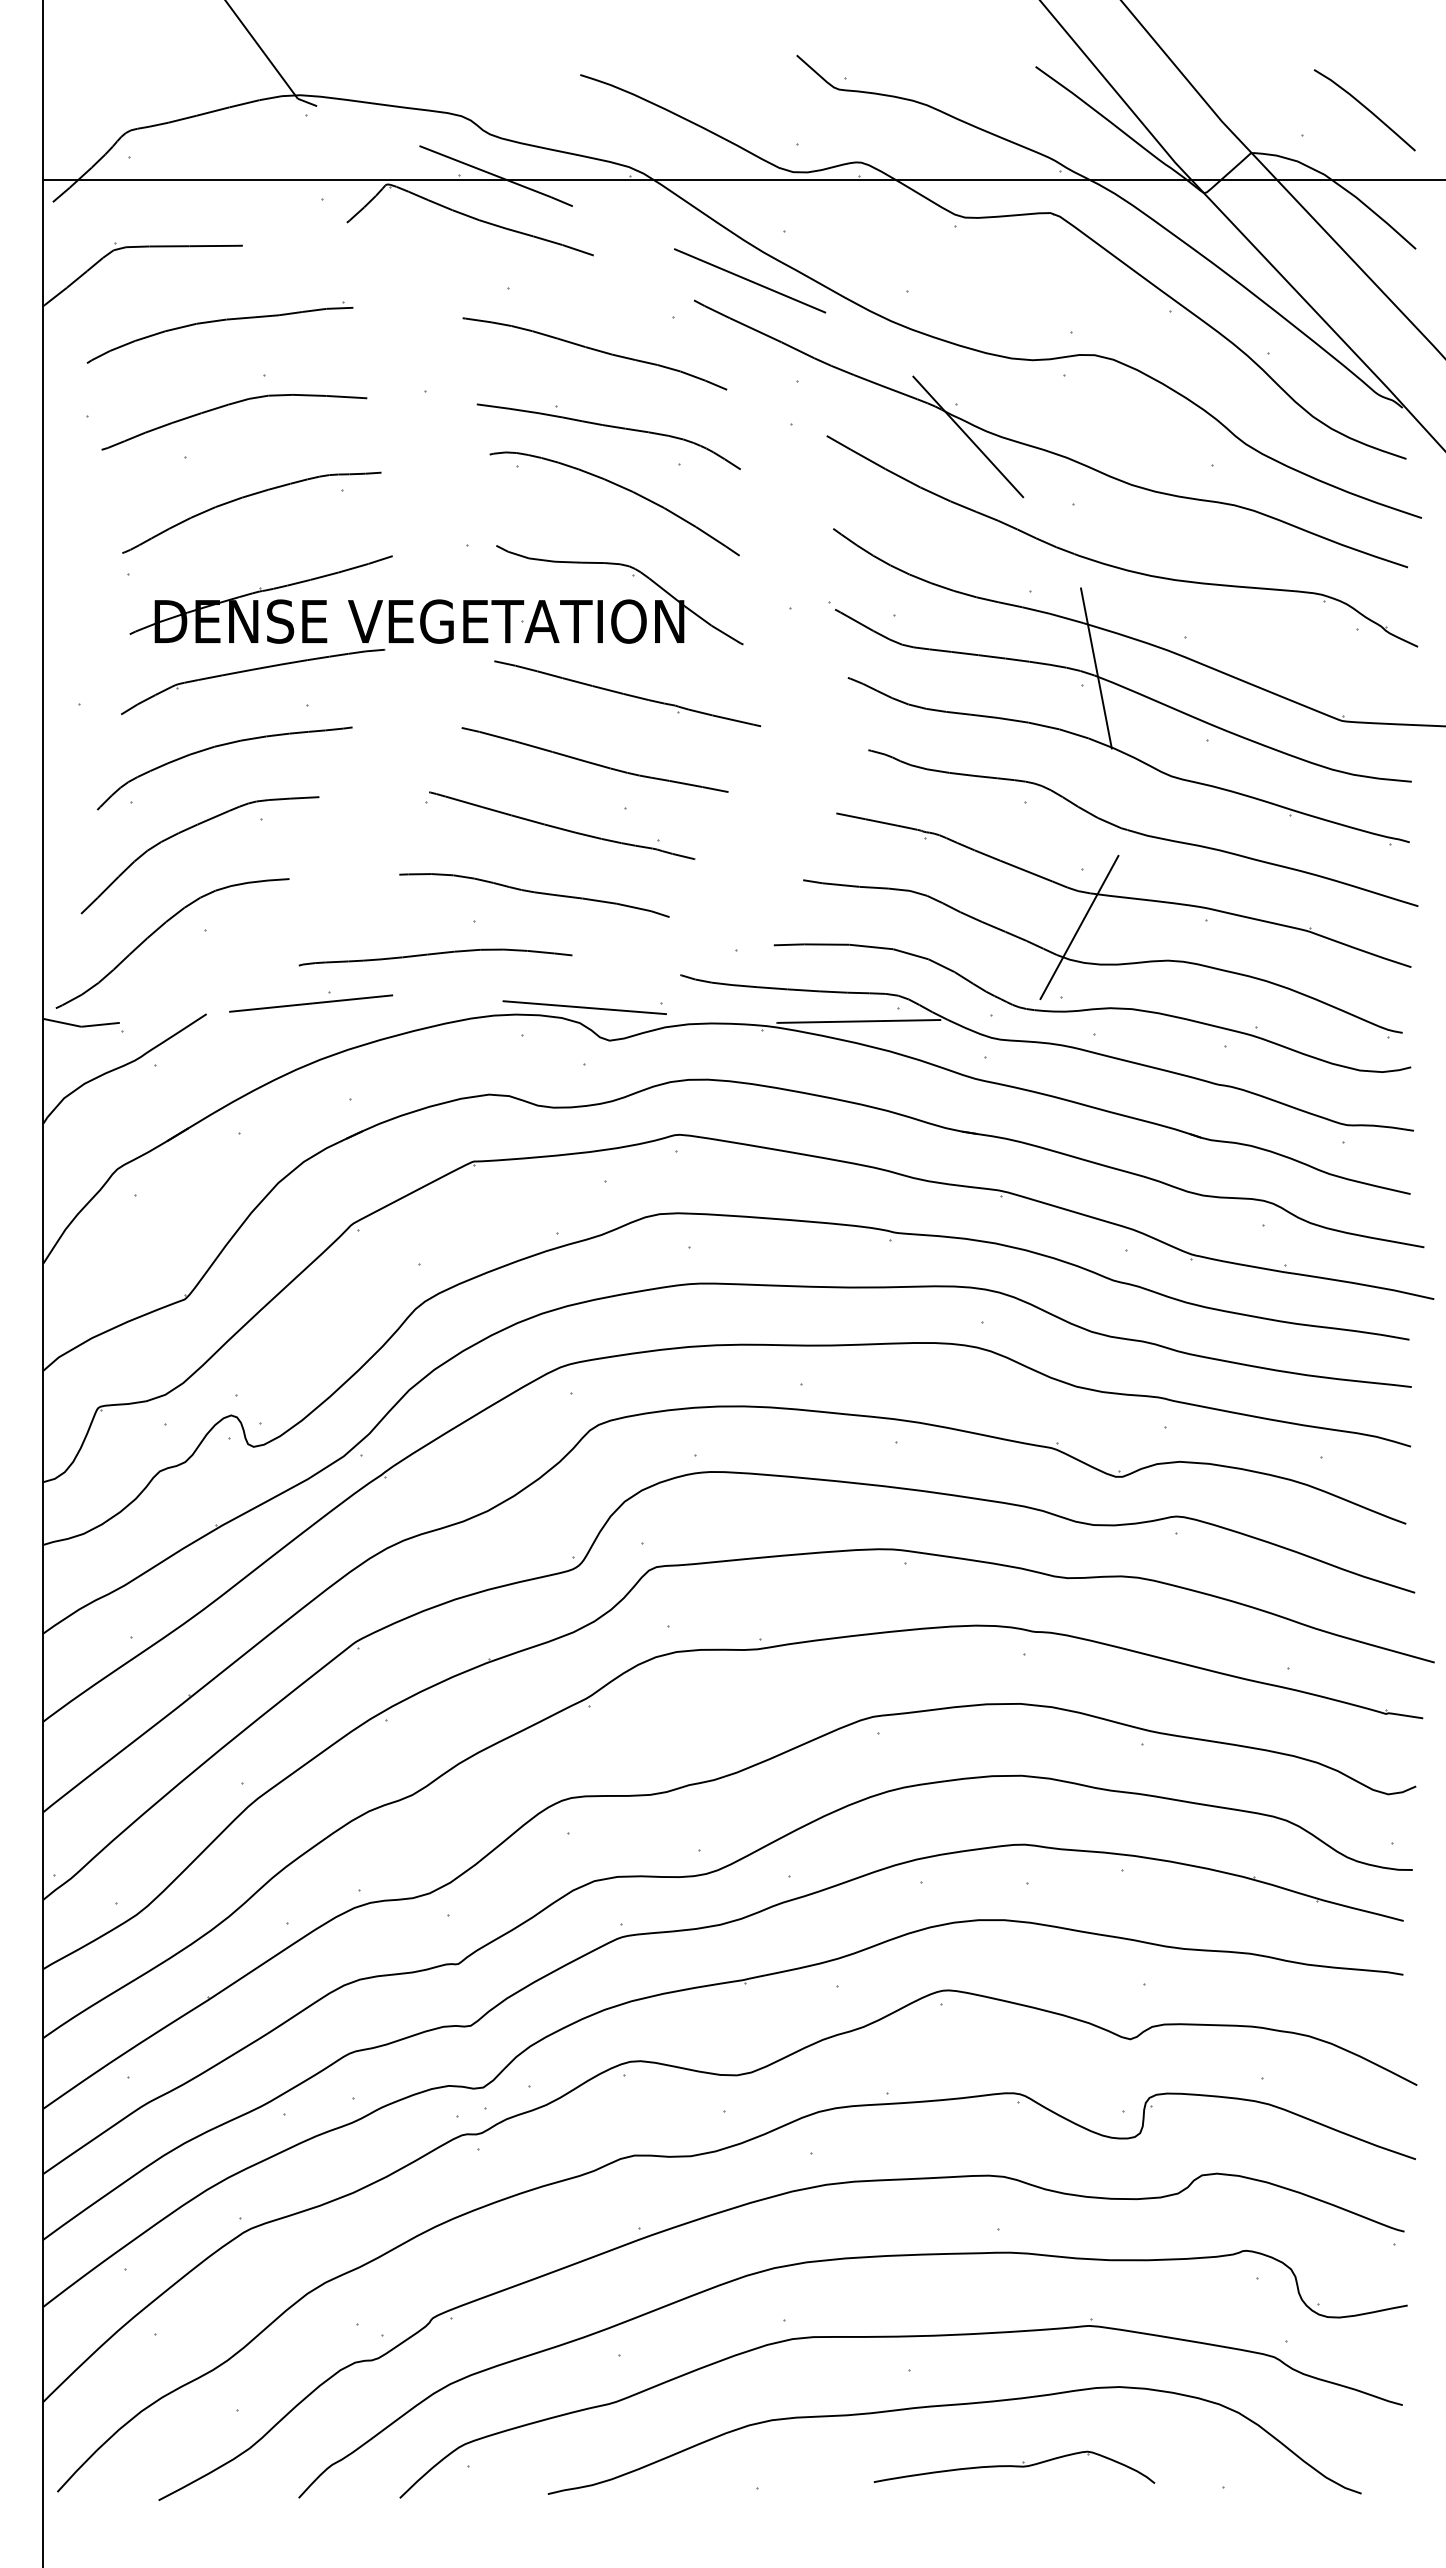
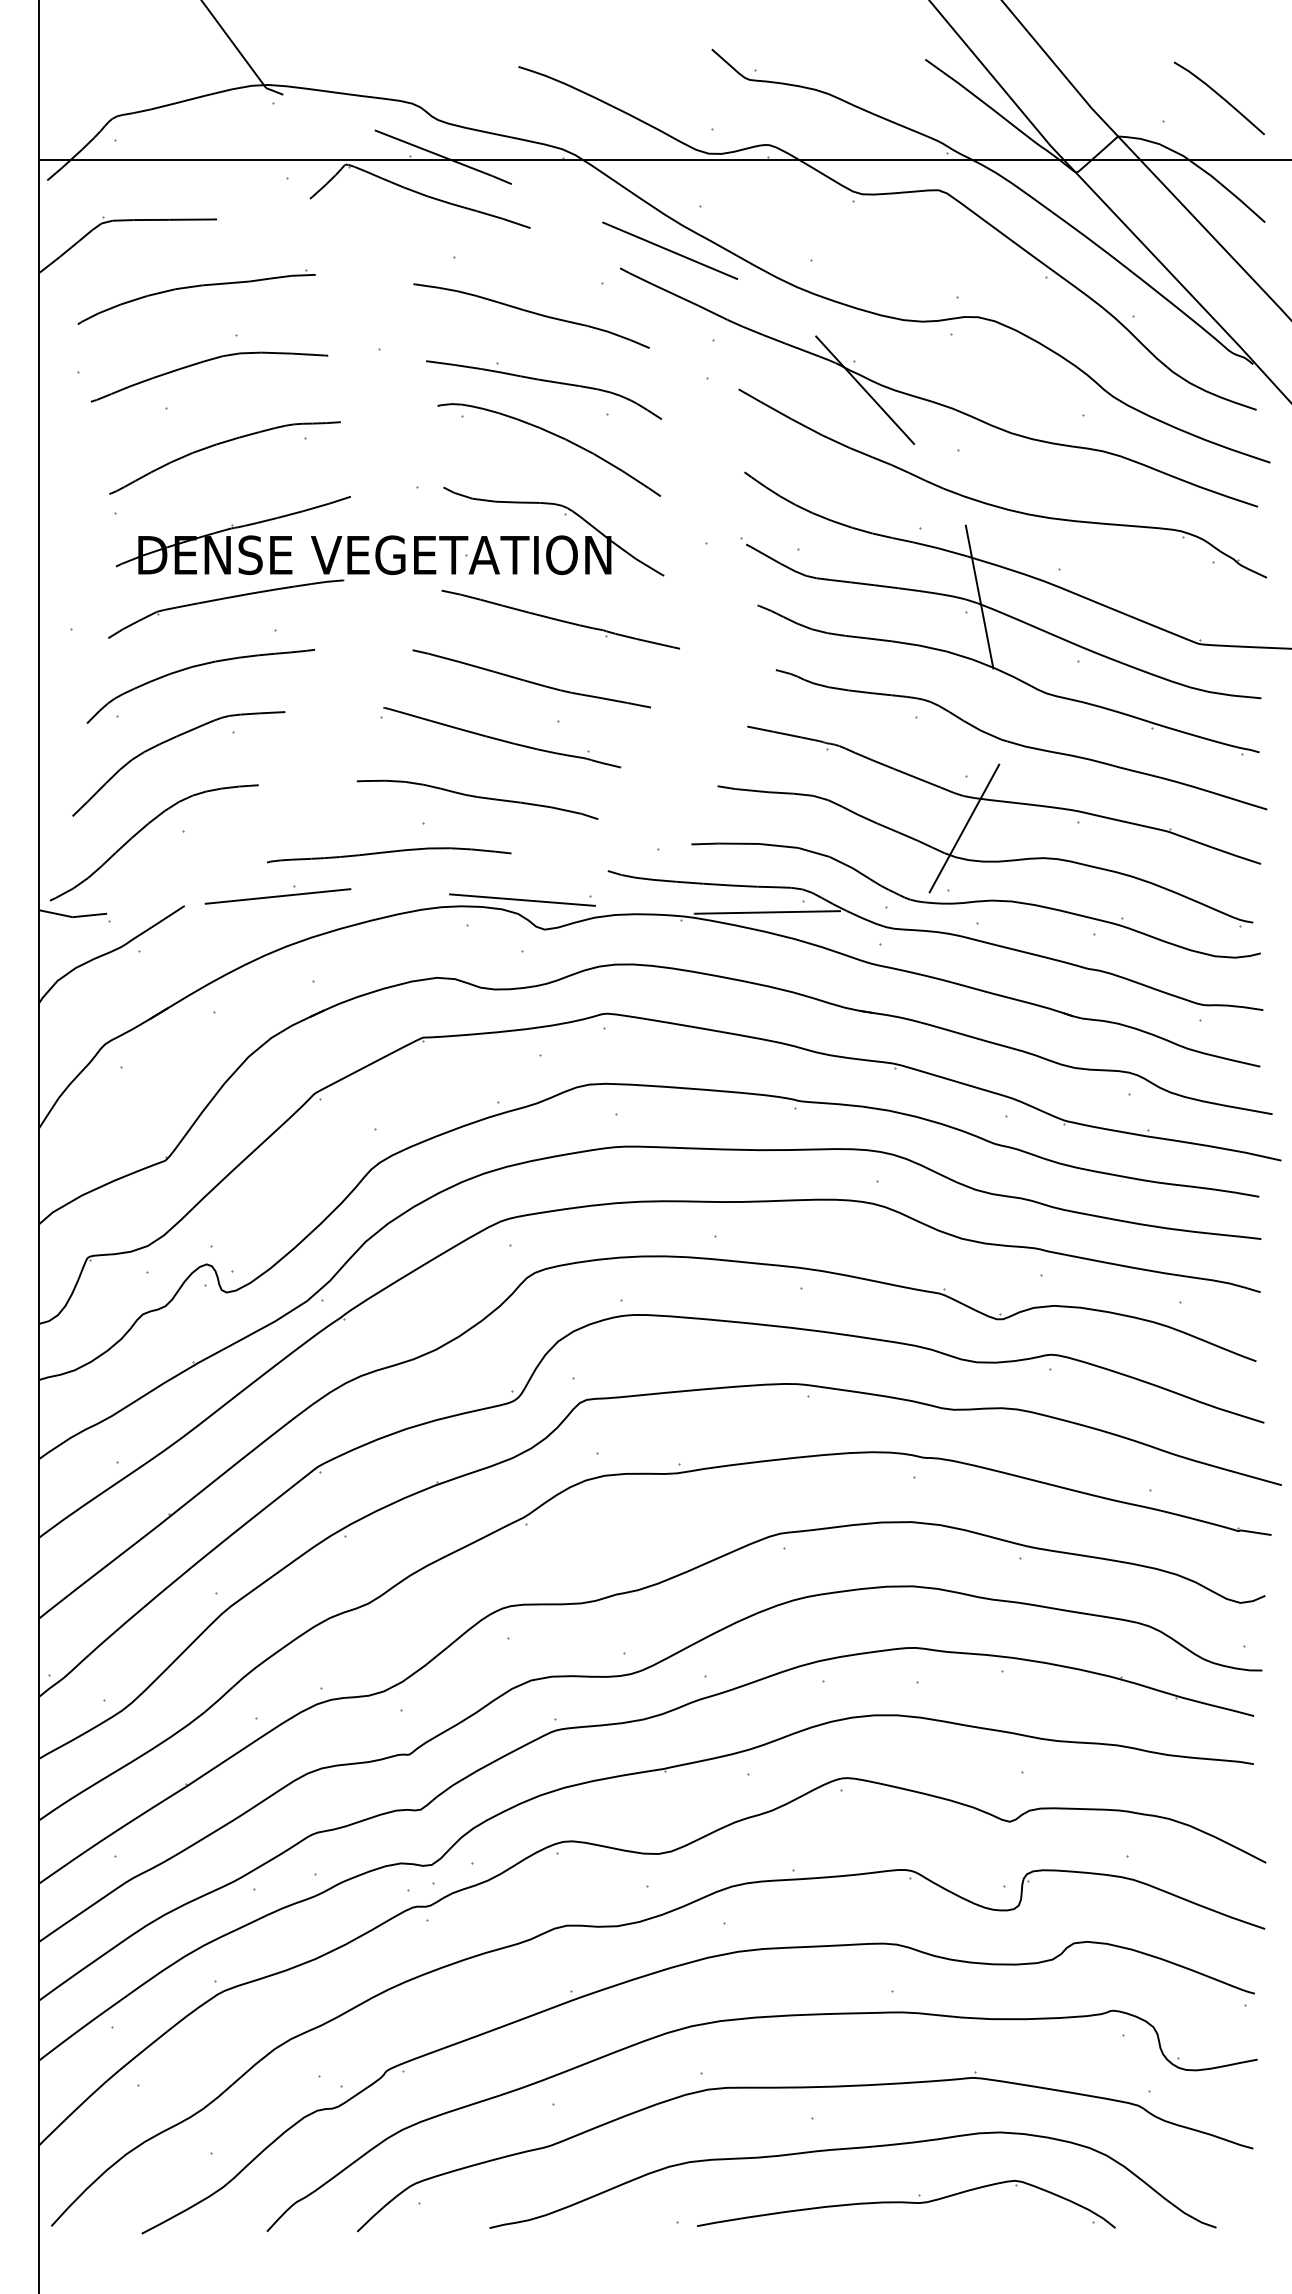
part: (1014, 2467) -> (906, 2204), size x1.67

